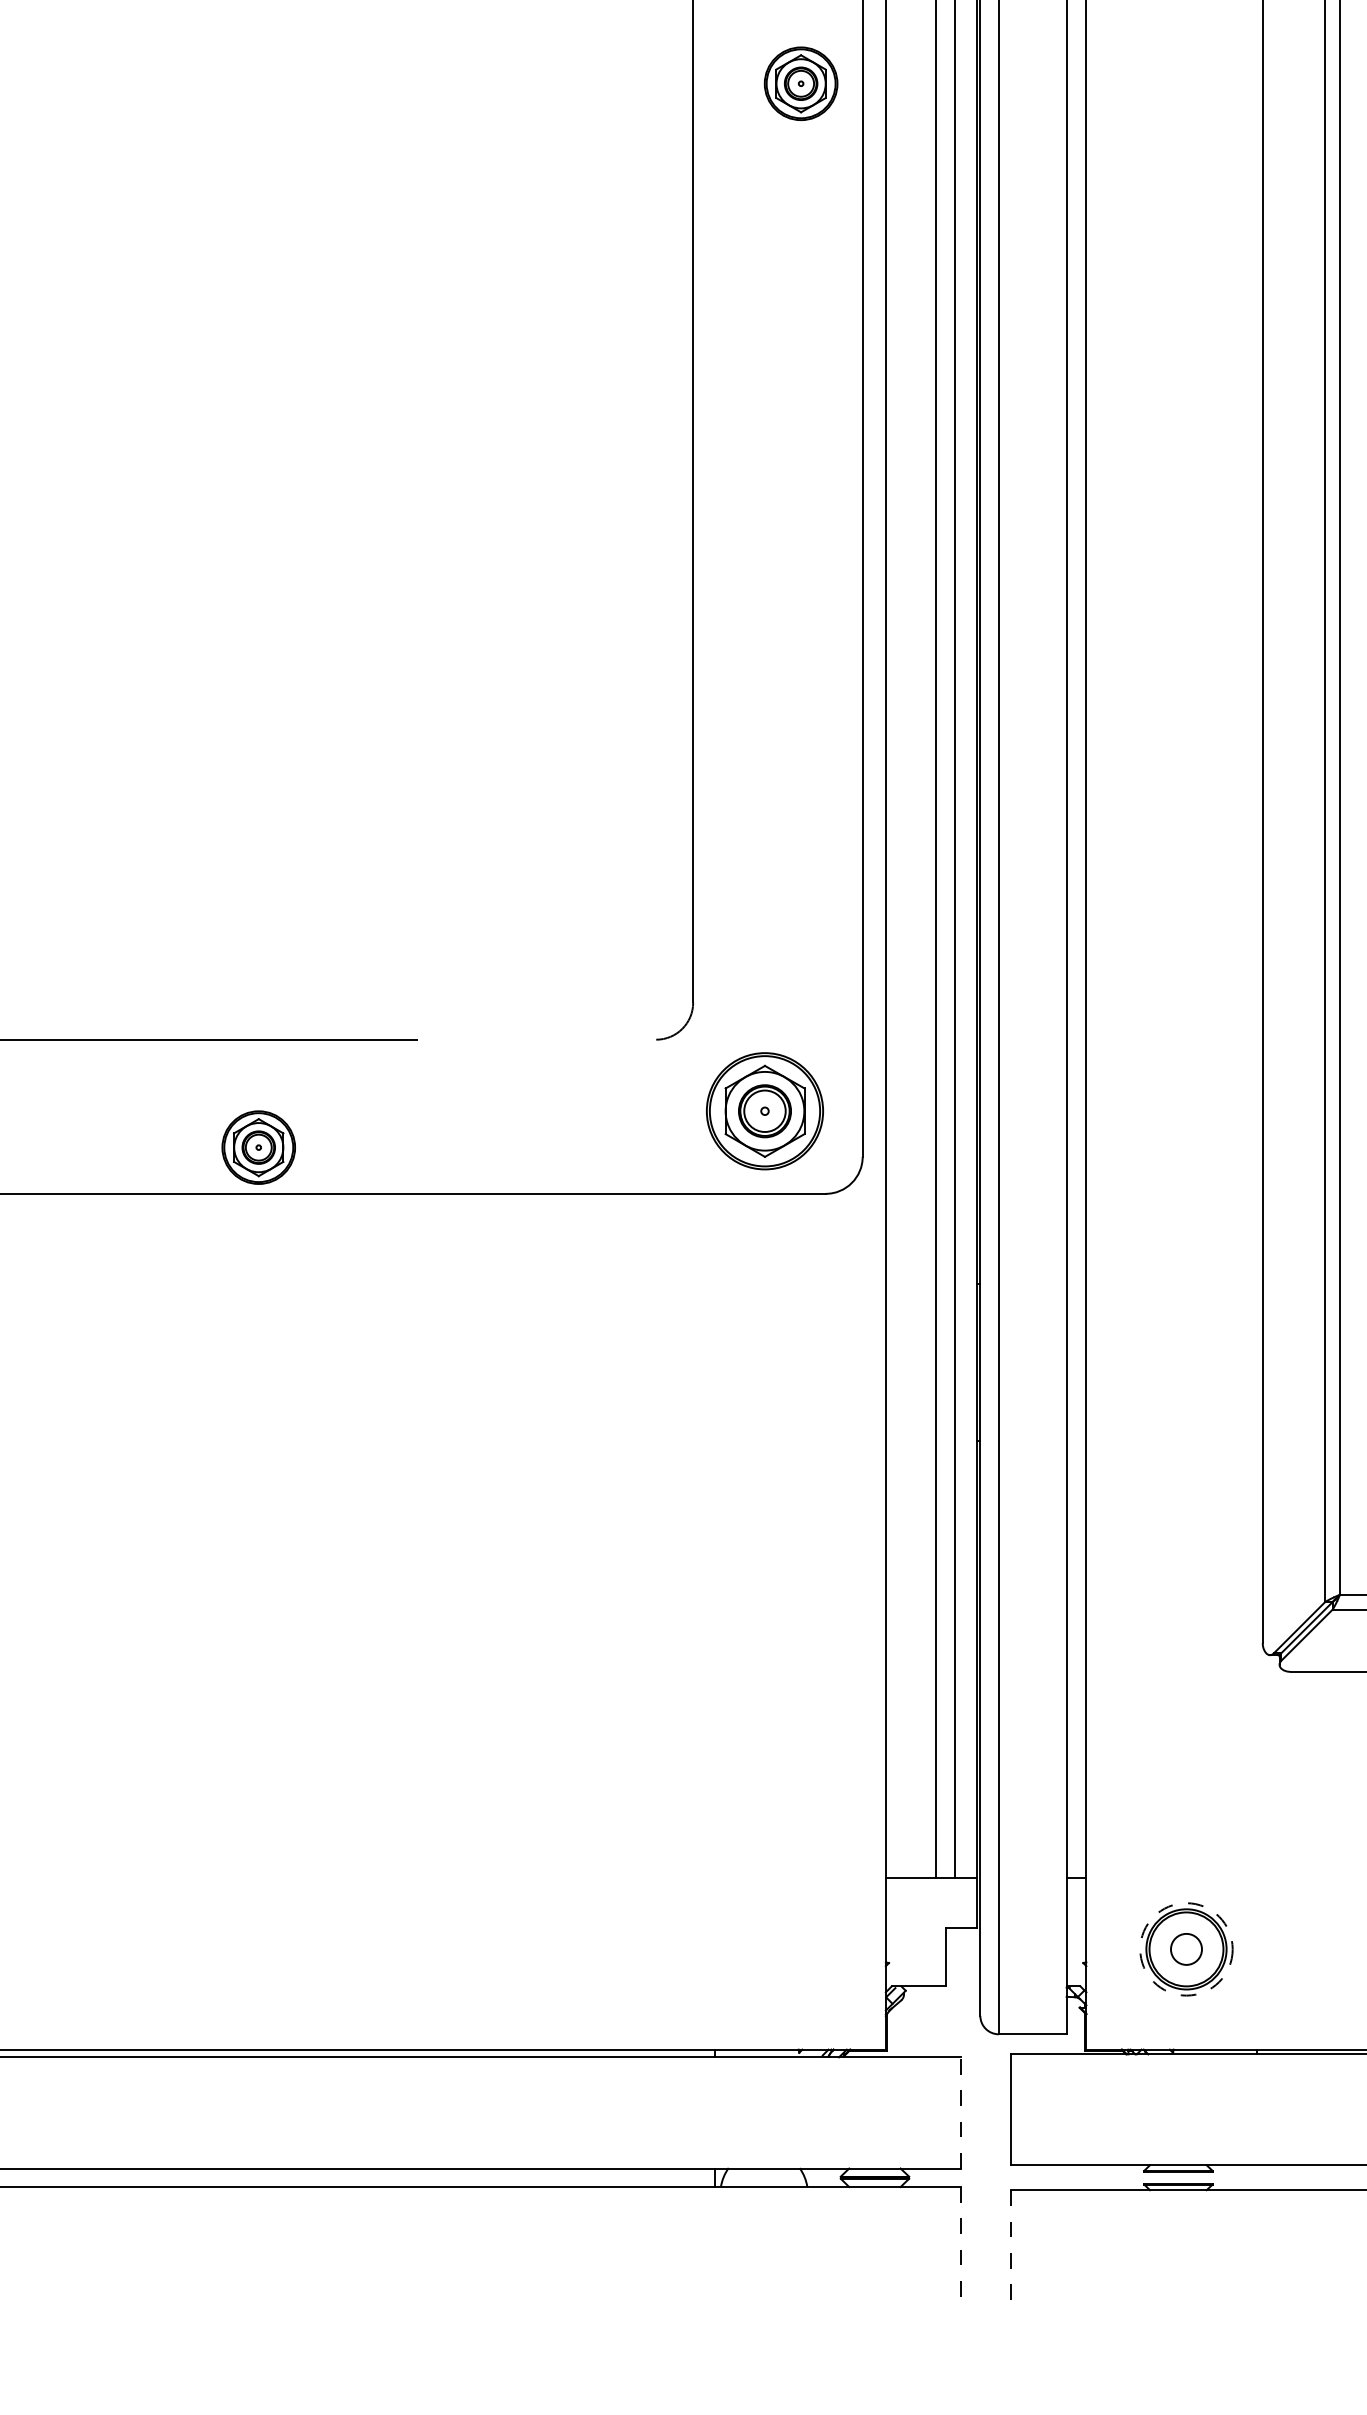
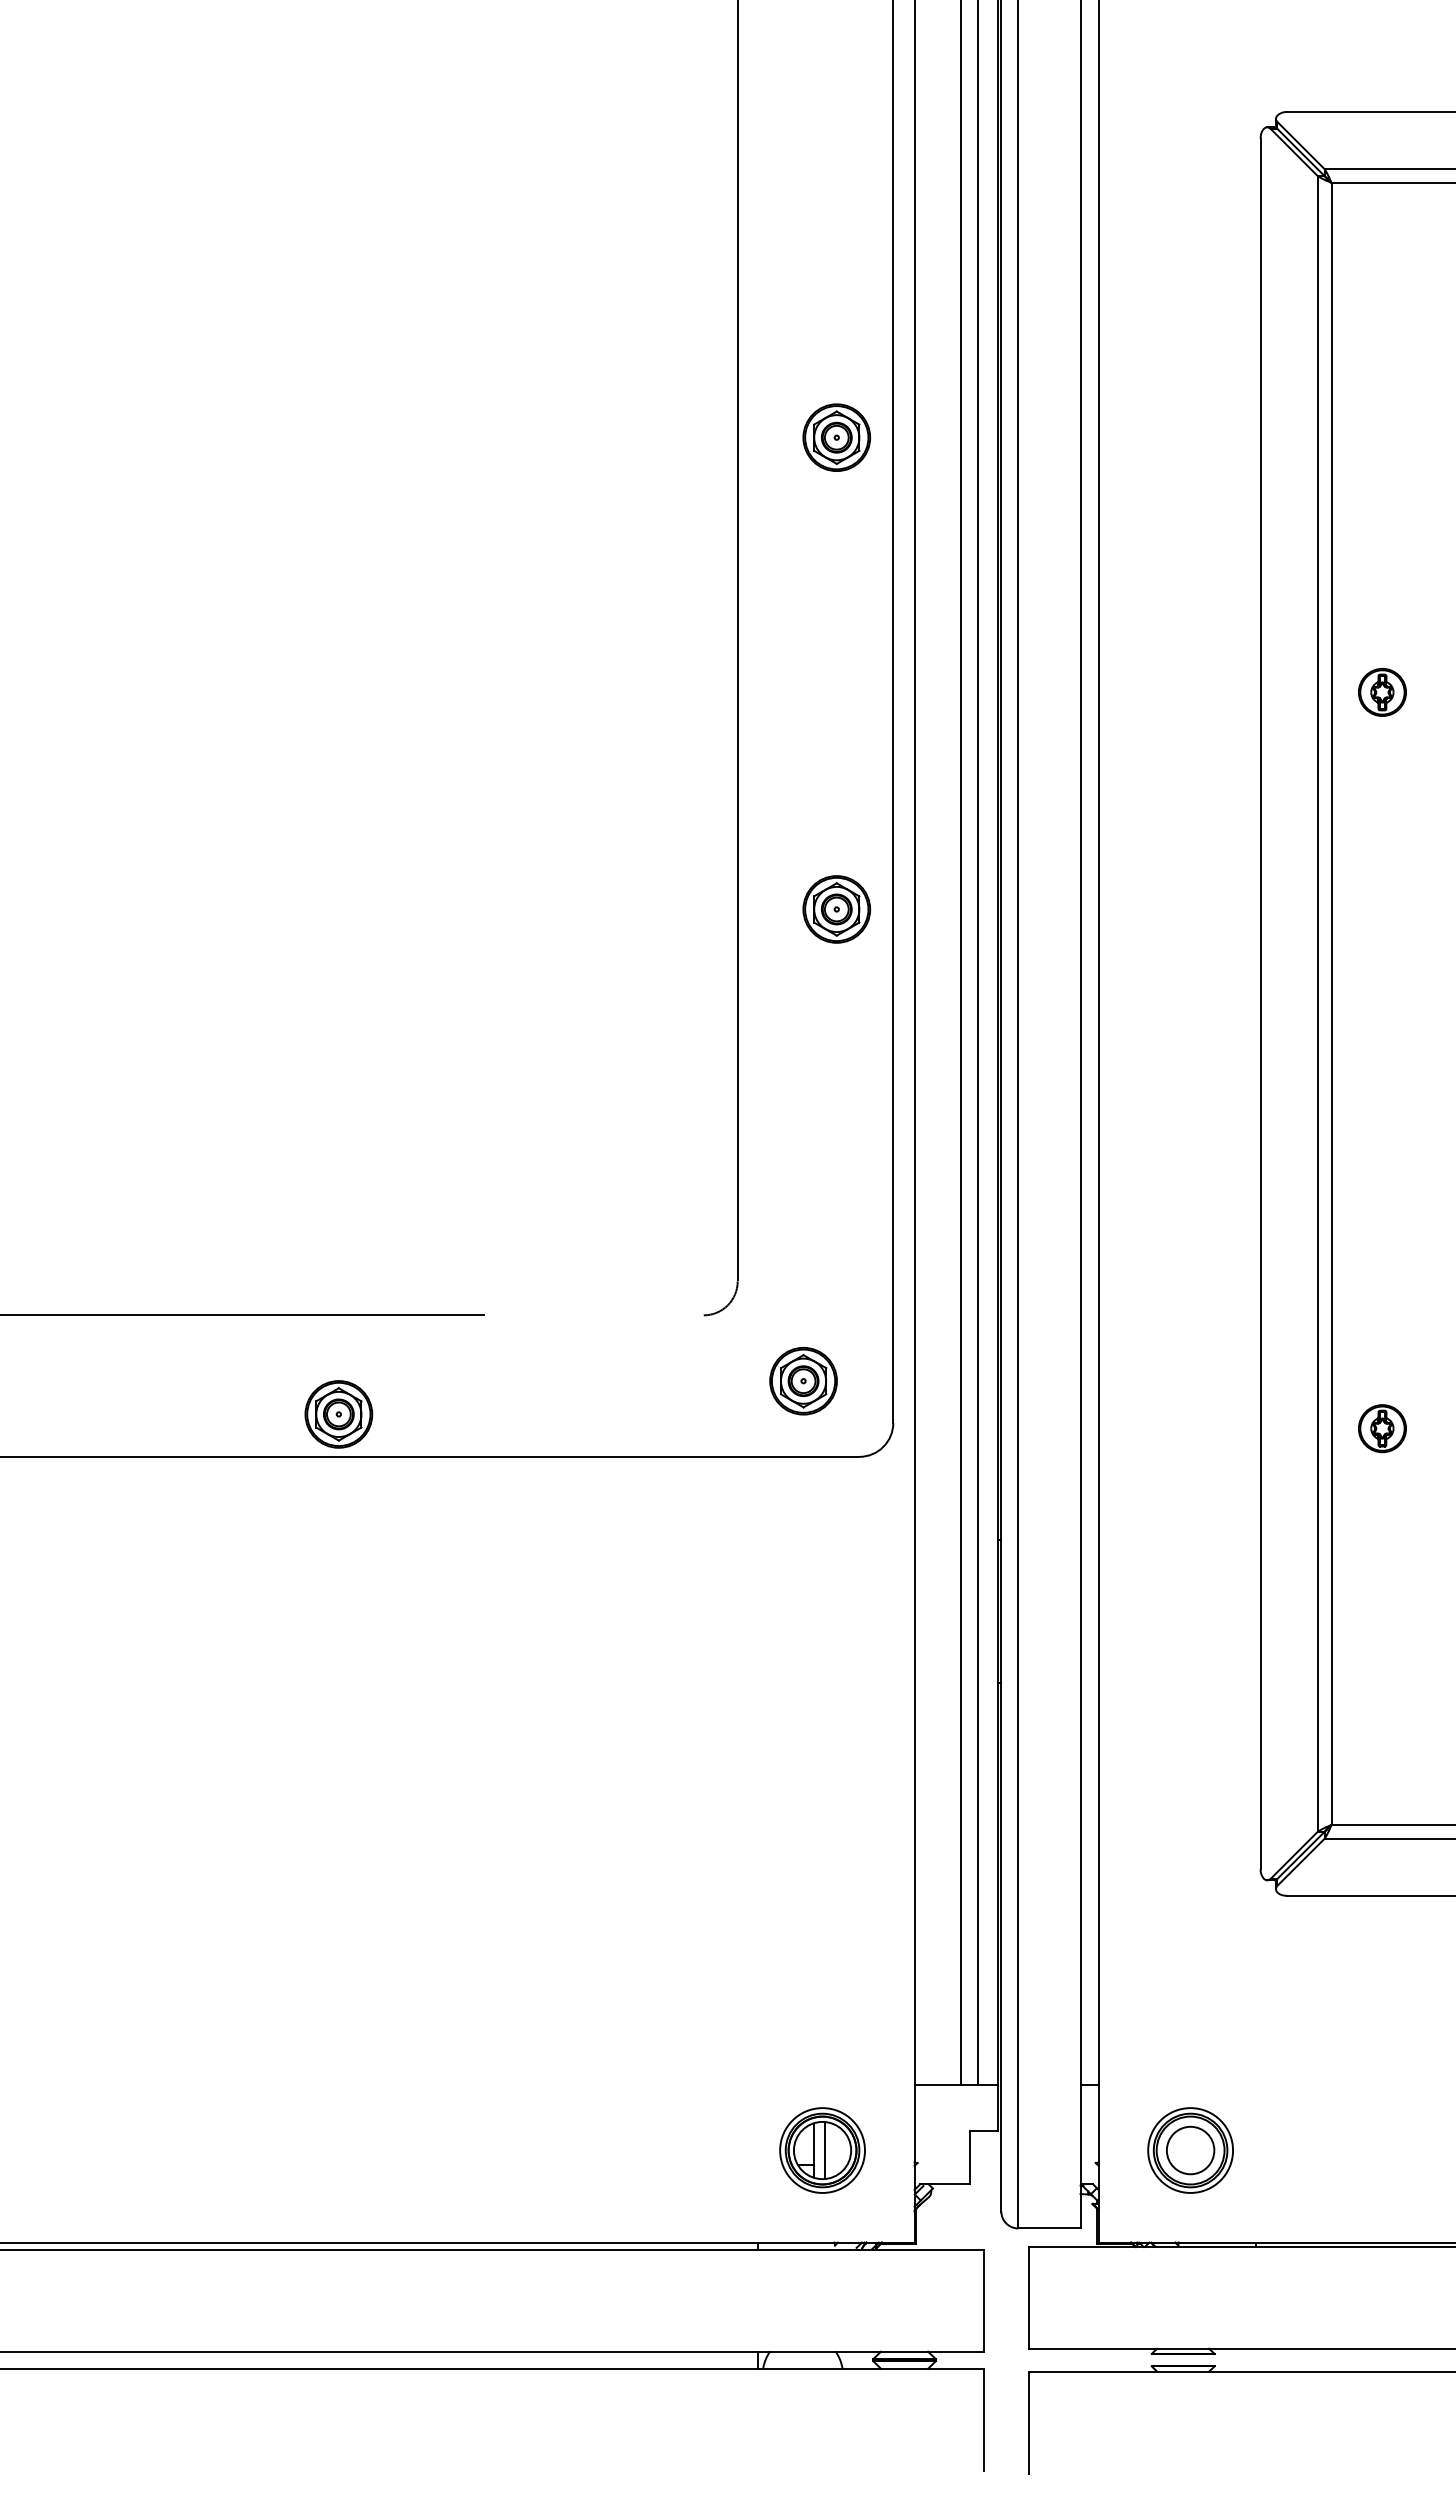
part: (800, 597) -> (836, 909), added
part: (764, 1111) -> (803, 1381), size x0.62
part: (785, 1949) -> (822, 2150), added
circle: (1186, 1949) -> (1190, 2150), dashed -> solid
circle: (1186, 1949) -> (1190, 2150), size x1.67
line: (960, 2112) -> (983, 2300), dashed -> solid
line: (960, 2242) -> (983, 2419), dashed -> solid
line: (1011, 2245) -> (1029, 2422), dashed -> solid

